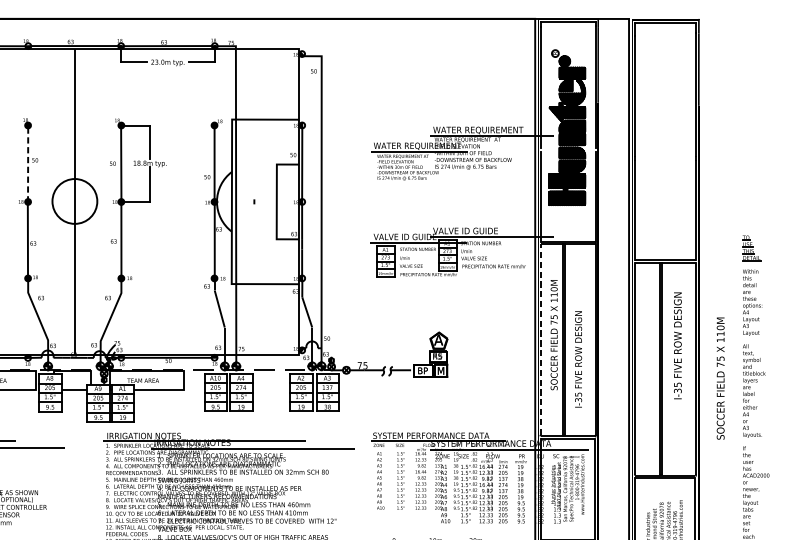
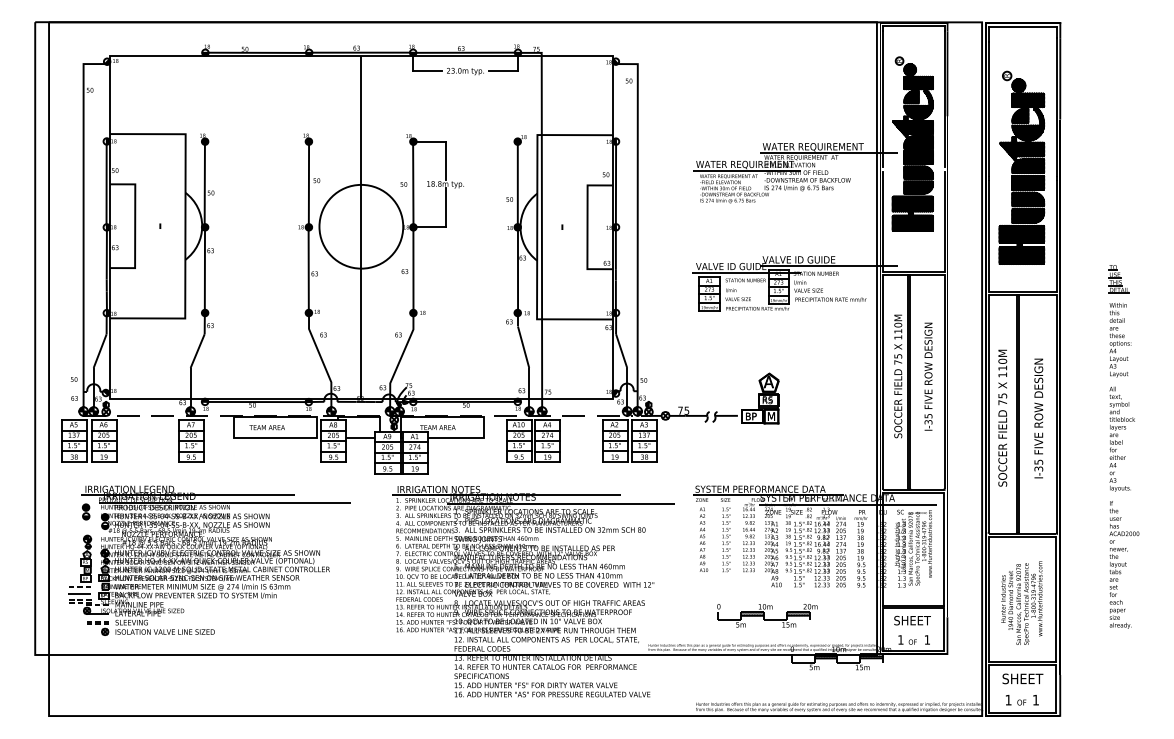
part: (664, 148) -> (1021, 167), added
line: (27, 163) -> (308, 184), dashed -> solid
circle: (75, 201) -> (361, 226), size x1.67
line: (540, 339) -> (882, 381), dashed -> solid
text: (677, 345) -> (1038, 418), moved
text: (578, 359) -> (928, 376), moved
text: (720, 377) -> (1002, 417), moved

